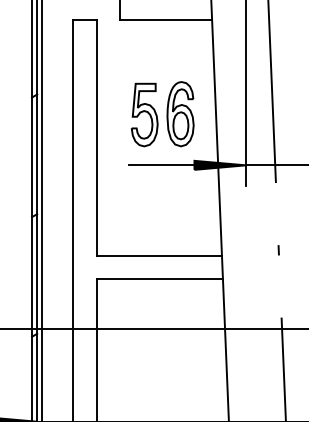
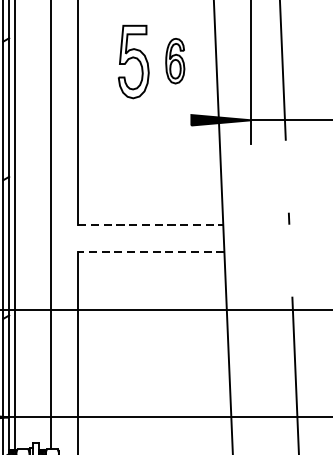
part: (180, 114) -> (175, 61), size x0.6
line: (161, 165) -> (153, 120), removed
line: (159, 255) -> (150, 224), solid -> dashed
line: (159, 278) -> (150, 251), solid -> dashed

